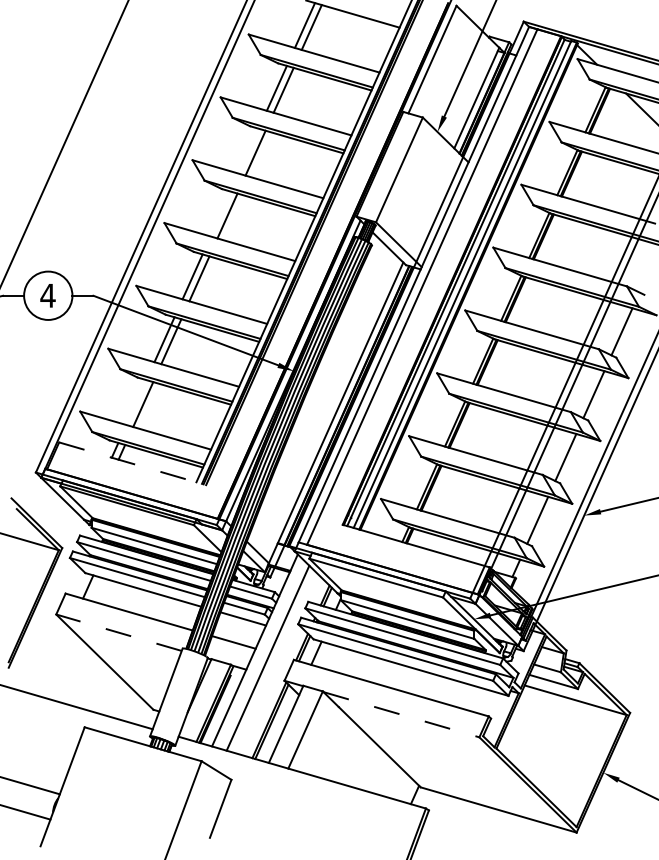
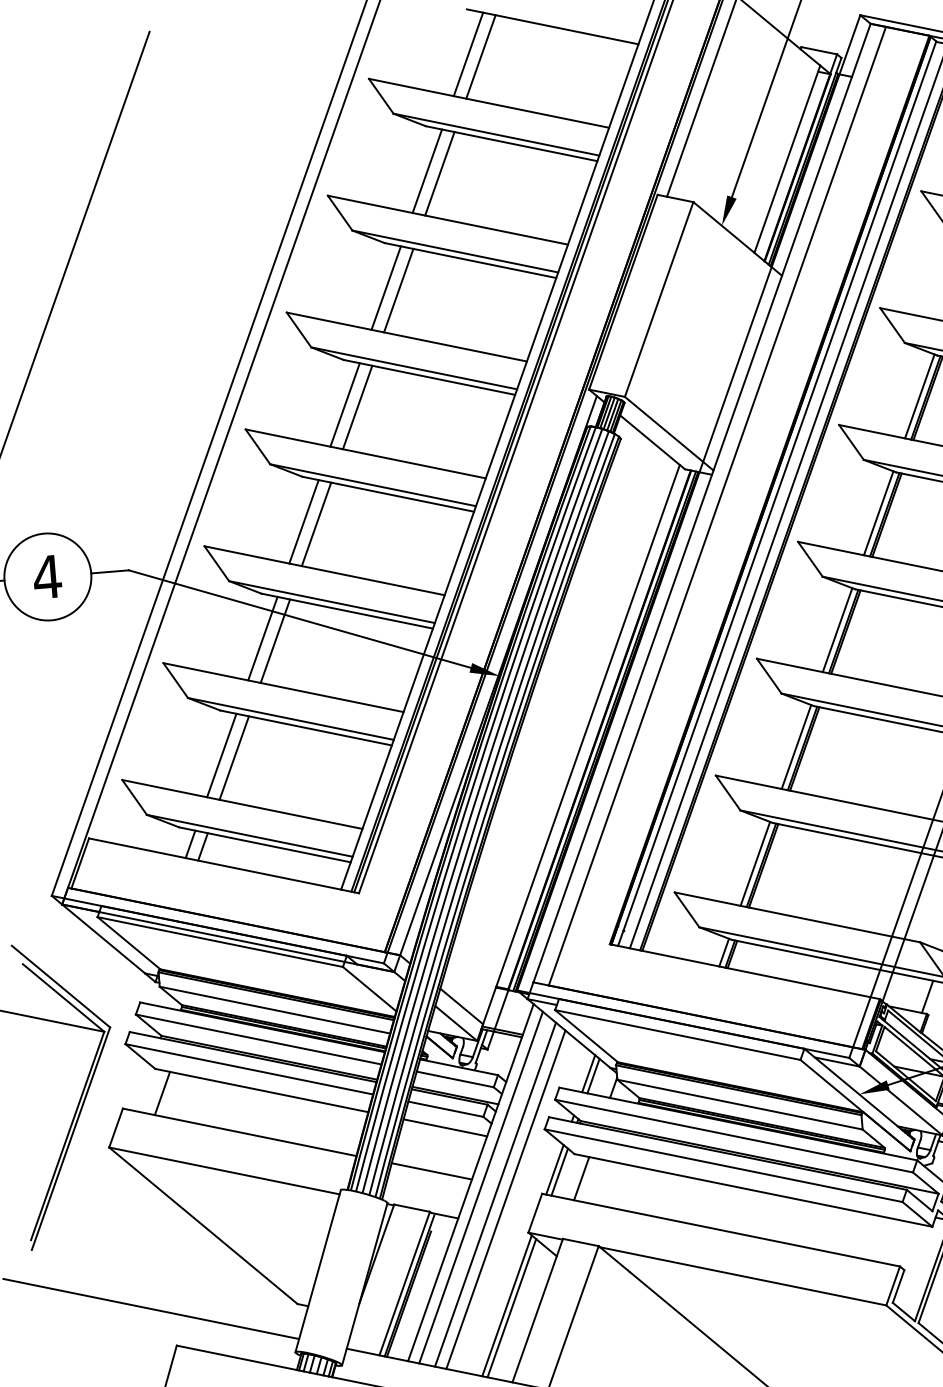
line: (248, 150) -> (385, 286), added
line: (220, 213) -> (344, 404), added
line: (136, 402) -> (221, 755), added
line: (132, 463) -> (223, 865), dashed -> solid
line: (118, 632) -> (223, 1170), dashed -> solid
line: (260, 653) -> (481, 1187), added
line: (273, 661) -> (505, 1199), added
line: (401, 714) -> (743, 1275), dashed -> solid

